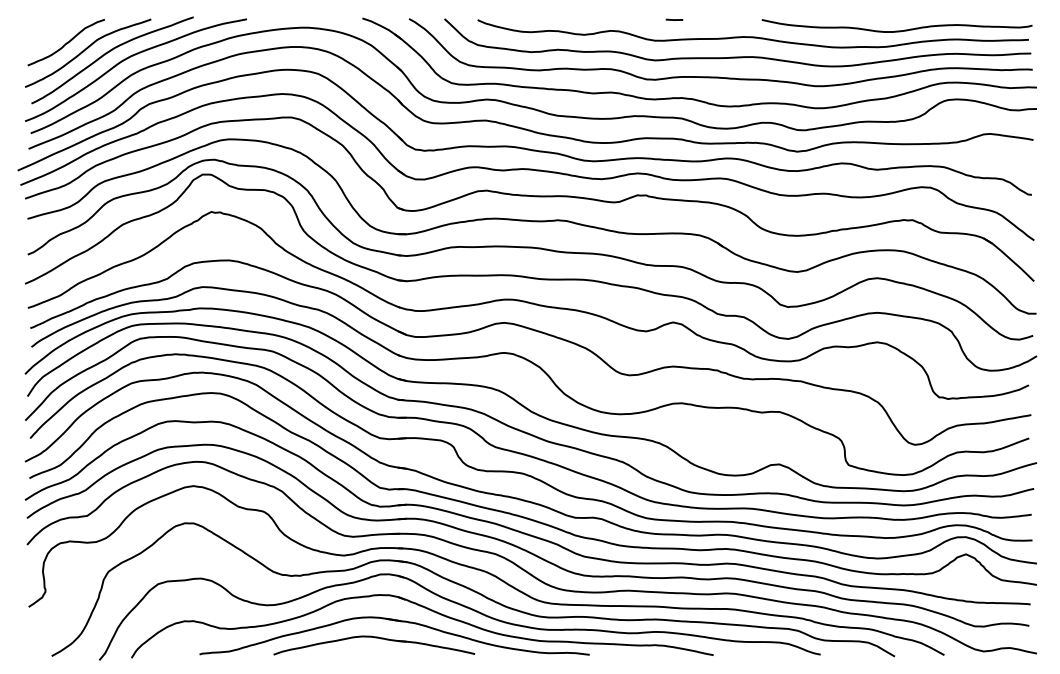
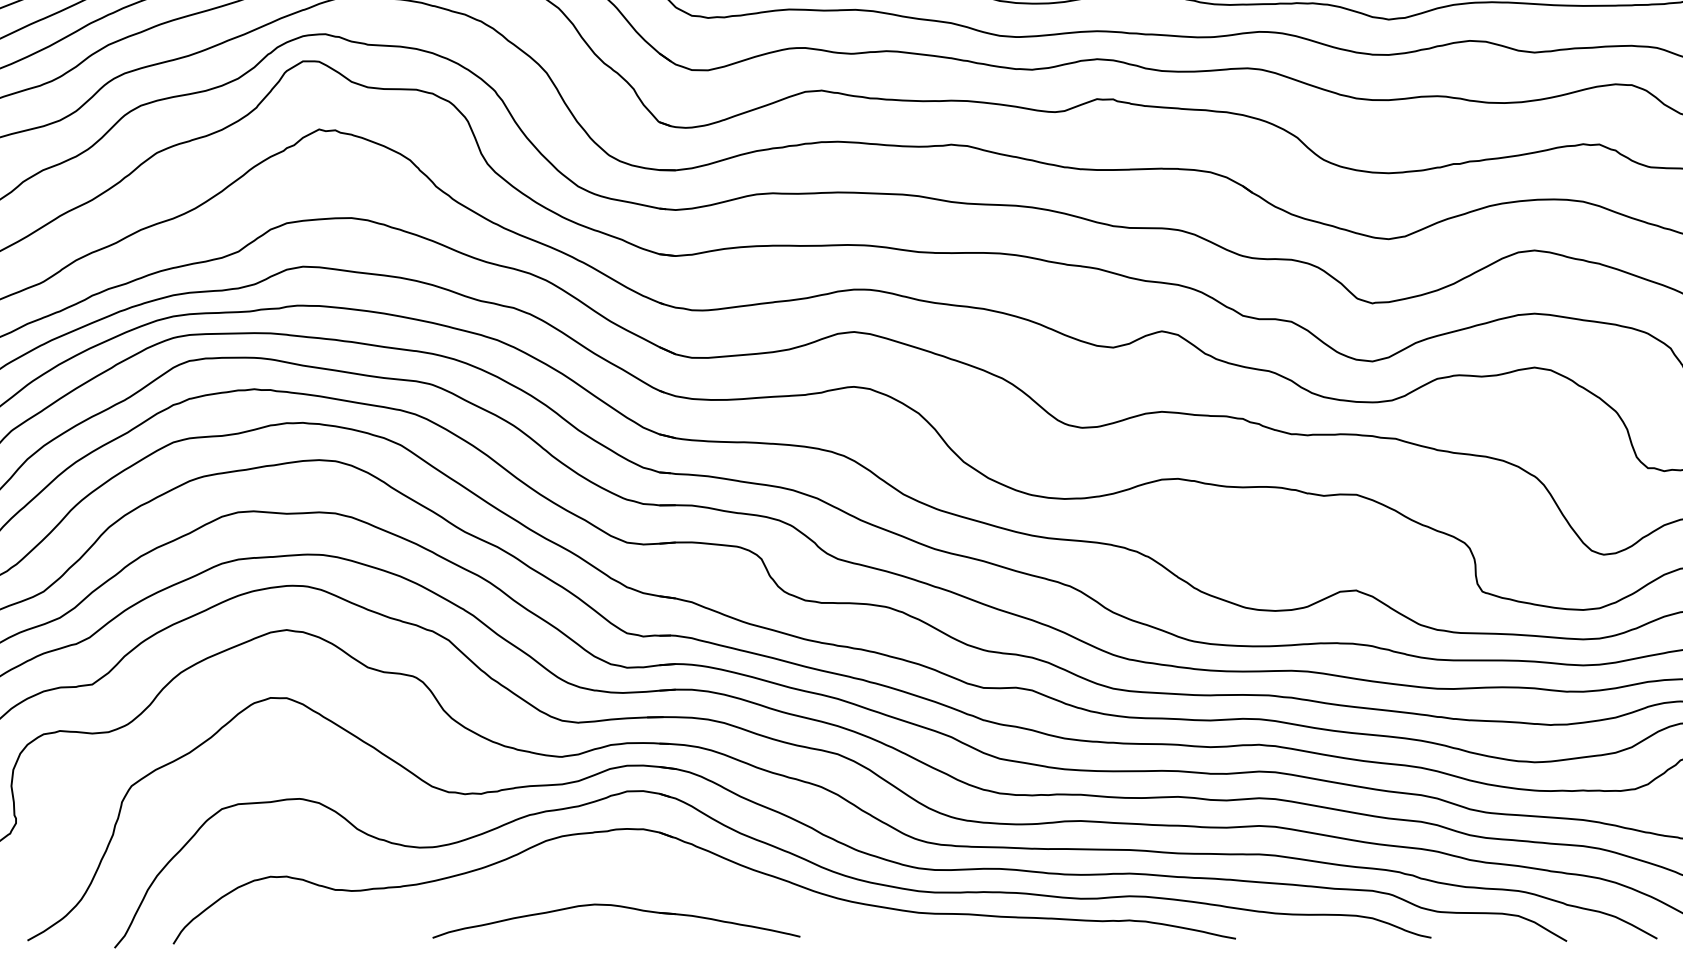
part: (394, 621) -> (653, 877), removed

